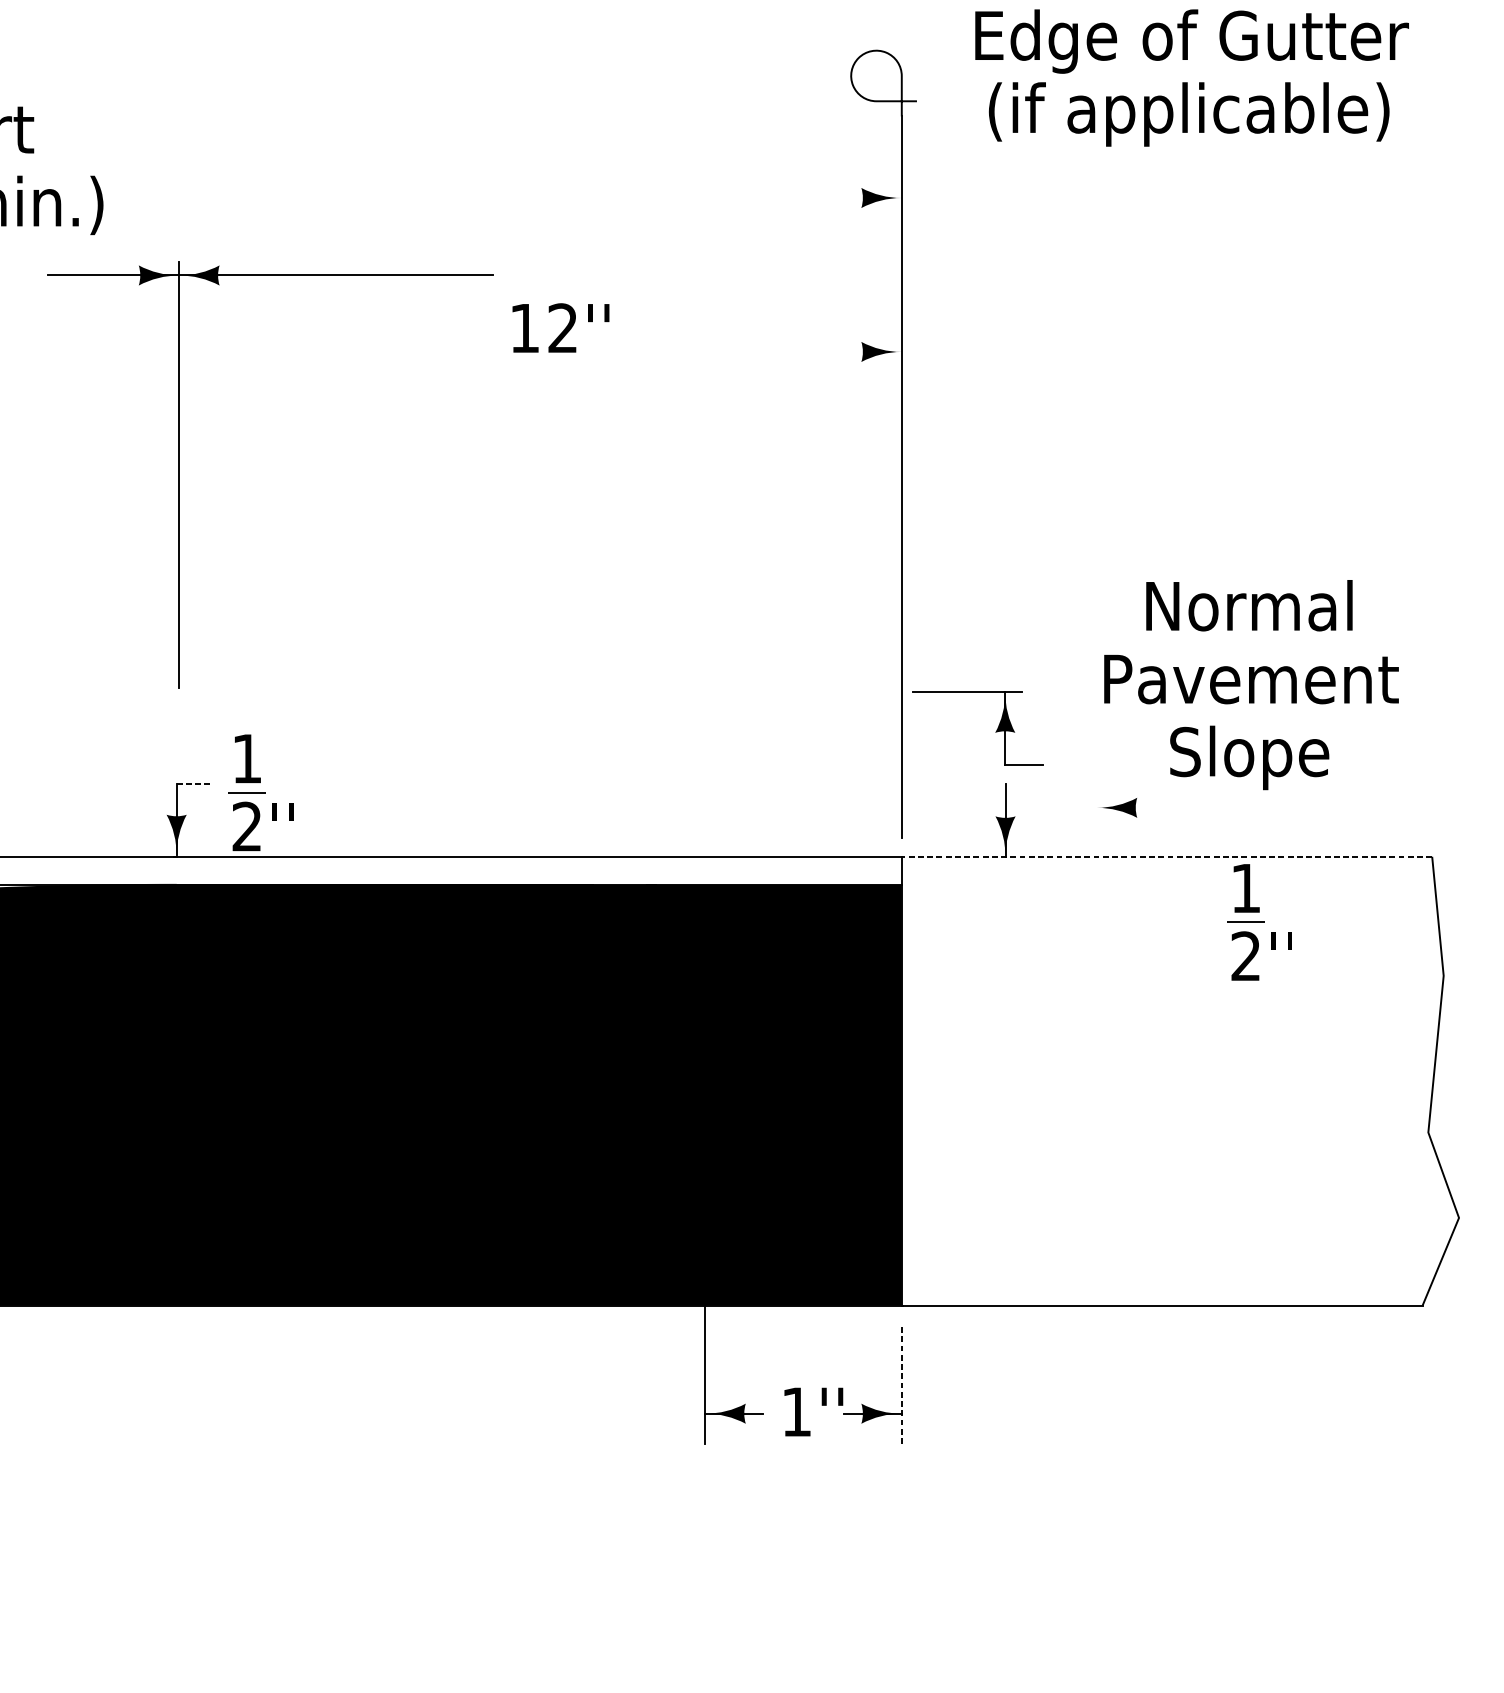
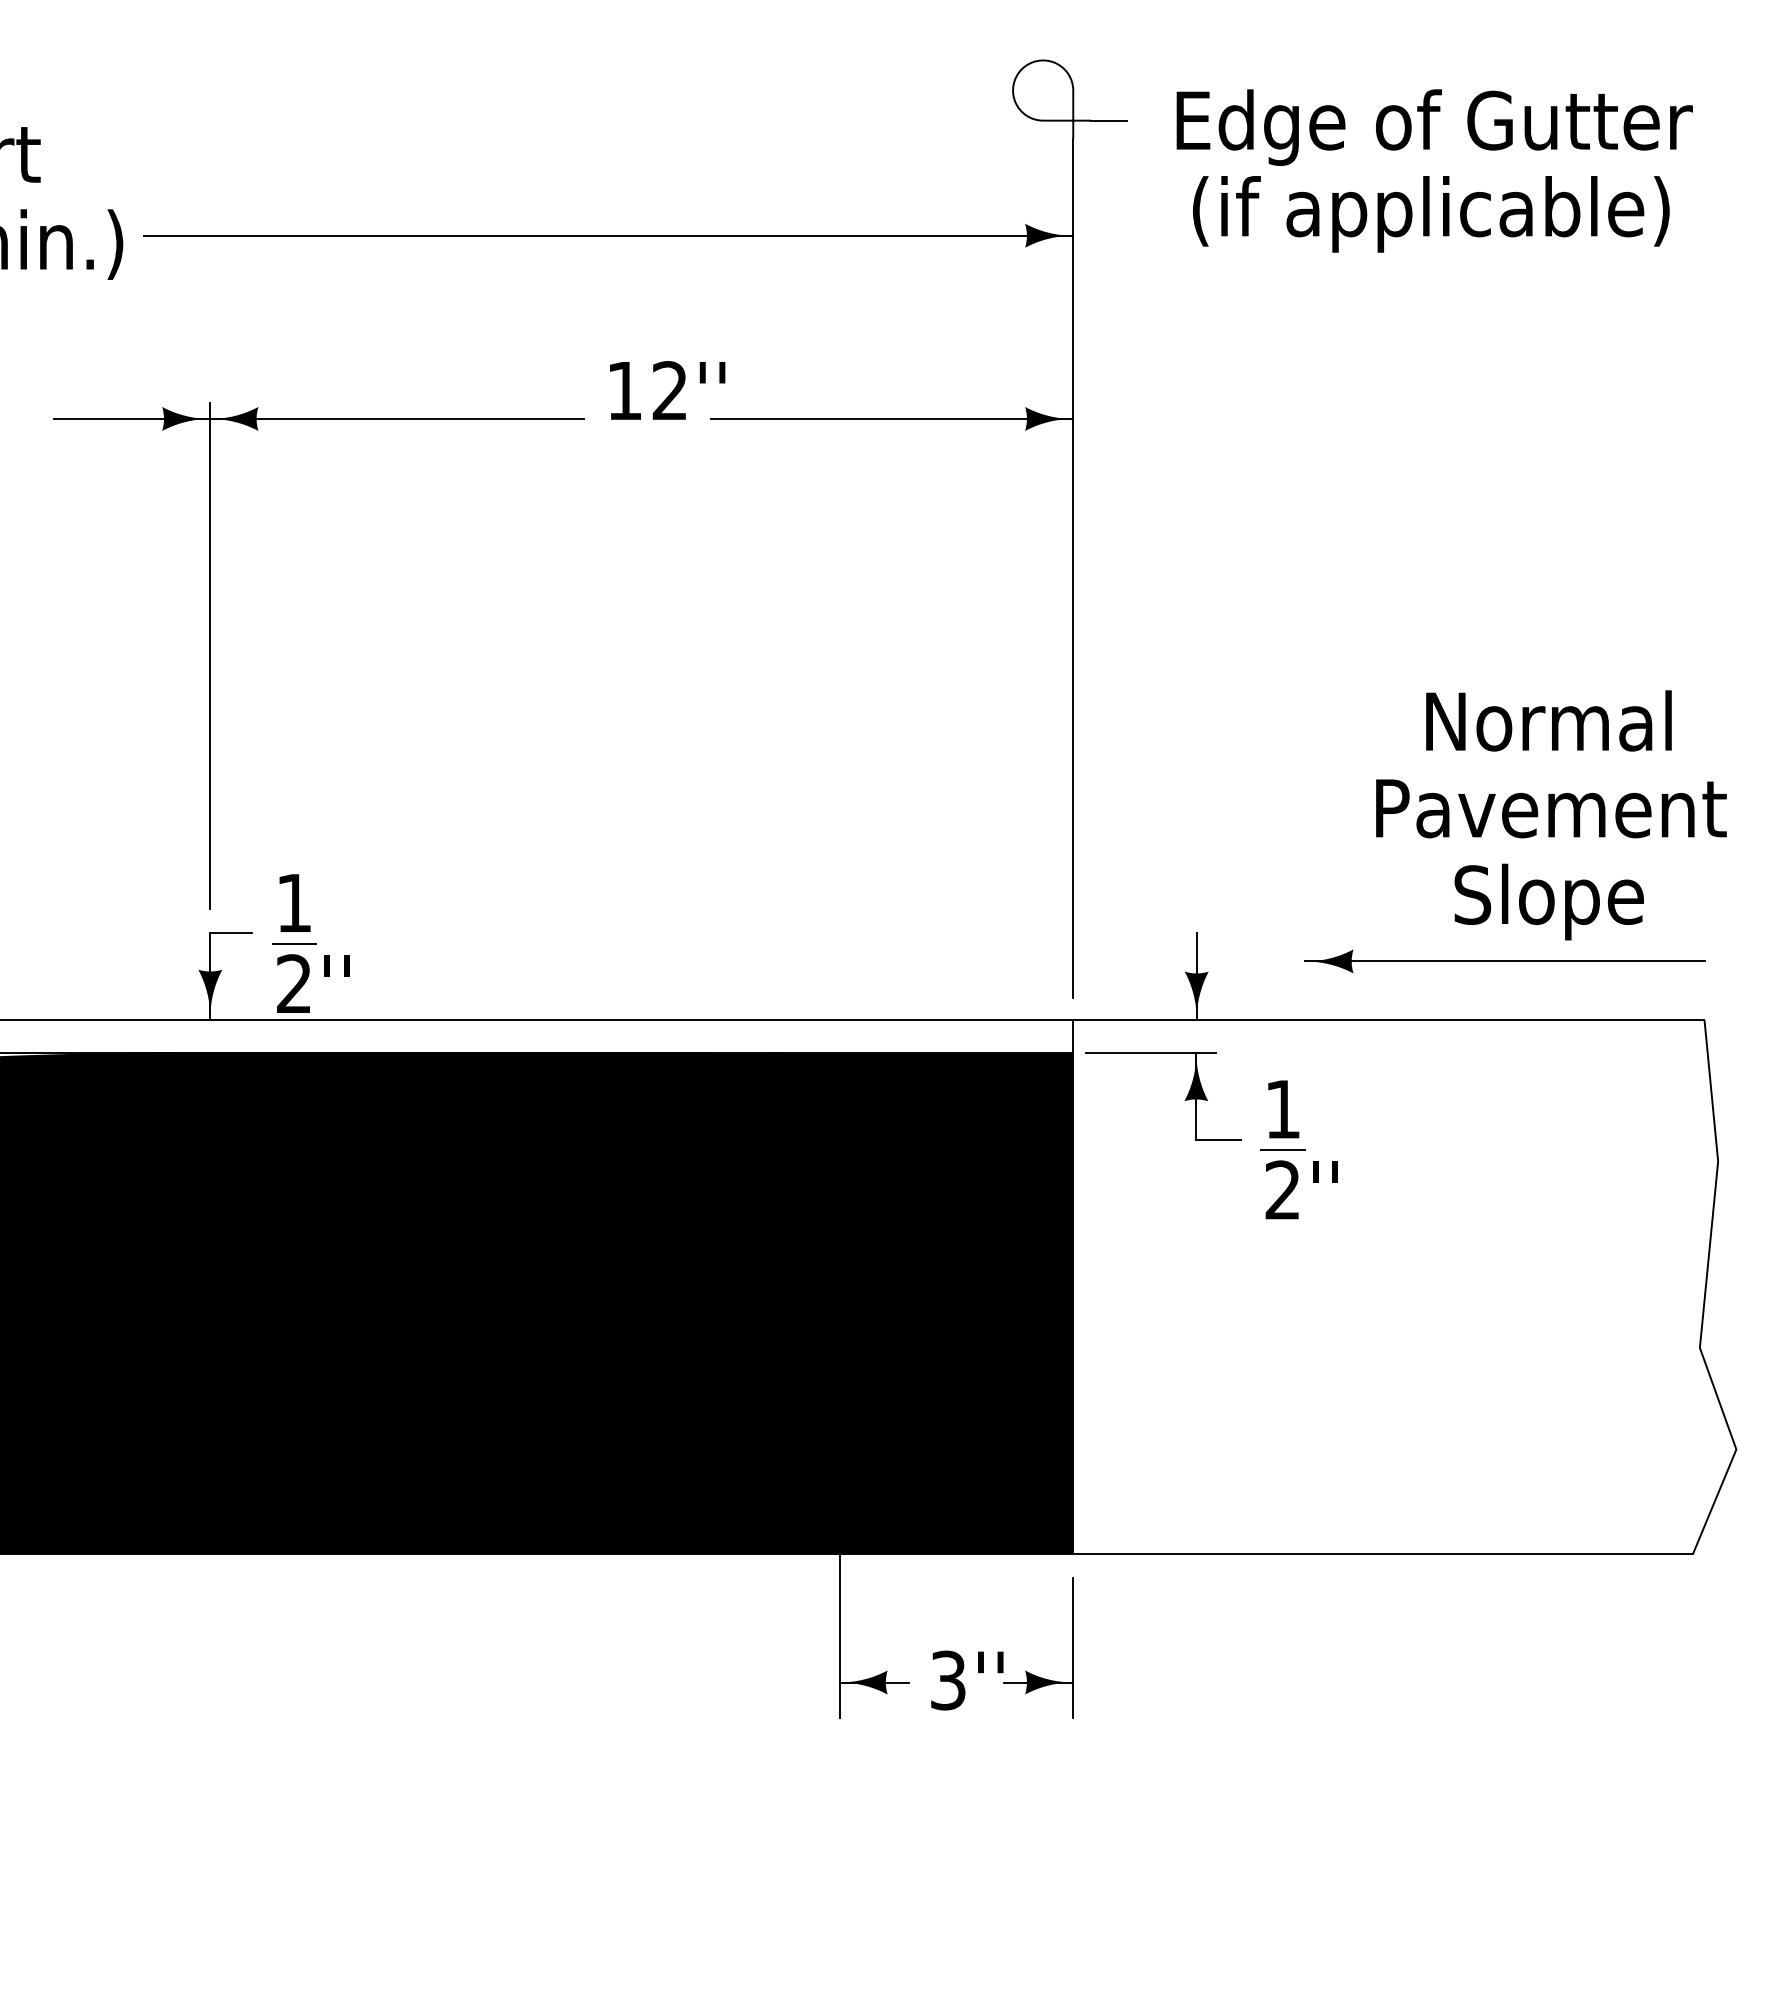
text: (1191, 77) -> (1434, 170), moved
line: (932, 101) -> (1109, 120), added
line: (511, 197) -> (608, 235), added
line: (749, 351) -> (891, 418), added
part: (179, 474) -> (210, 655), moved
text: (1251, 685) -> (1551, 815), moved
part: (995, 732) -> (1184, 1100), moved
line: (194, 783) -> (231, 932), dashed -> solid
line: (1265, 807) -> (1505, 961), added
line: (1166, 856) -> (1388, 1019), dashed -> solid
part: (1259, 922) -> (1298, 1149), moved
line: (901, 1384) -> (1073, 1647), dashed -> solid
text: (796, 1412) -> (948, 1680), 1'' -> 3''

